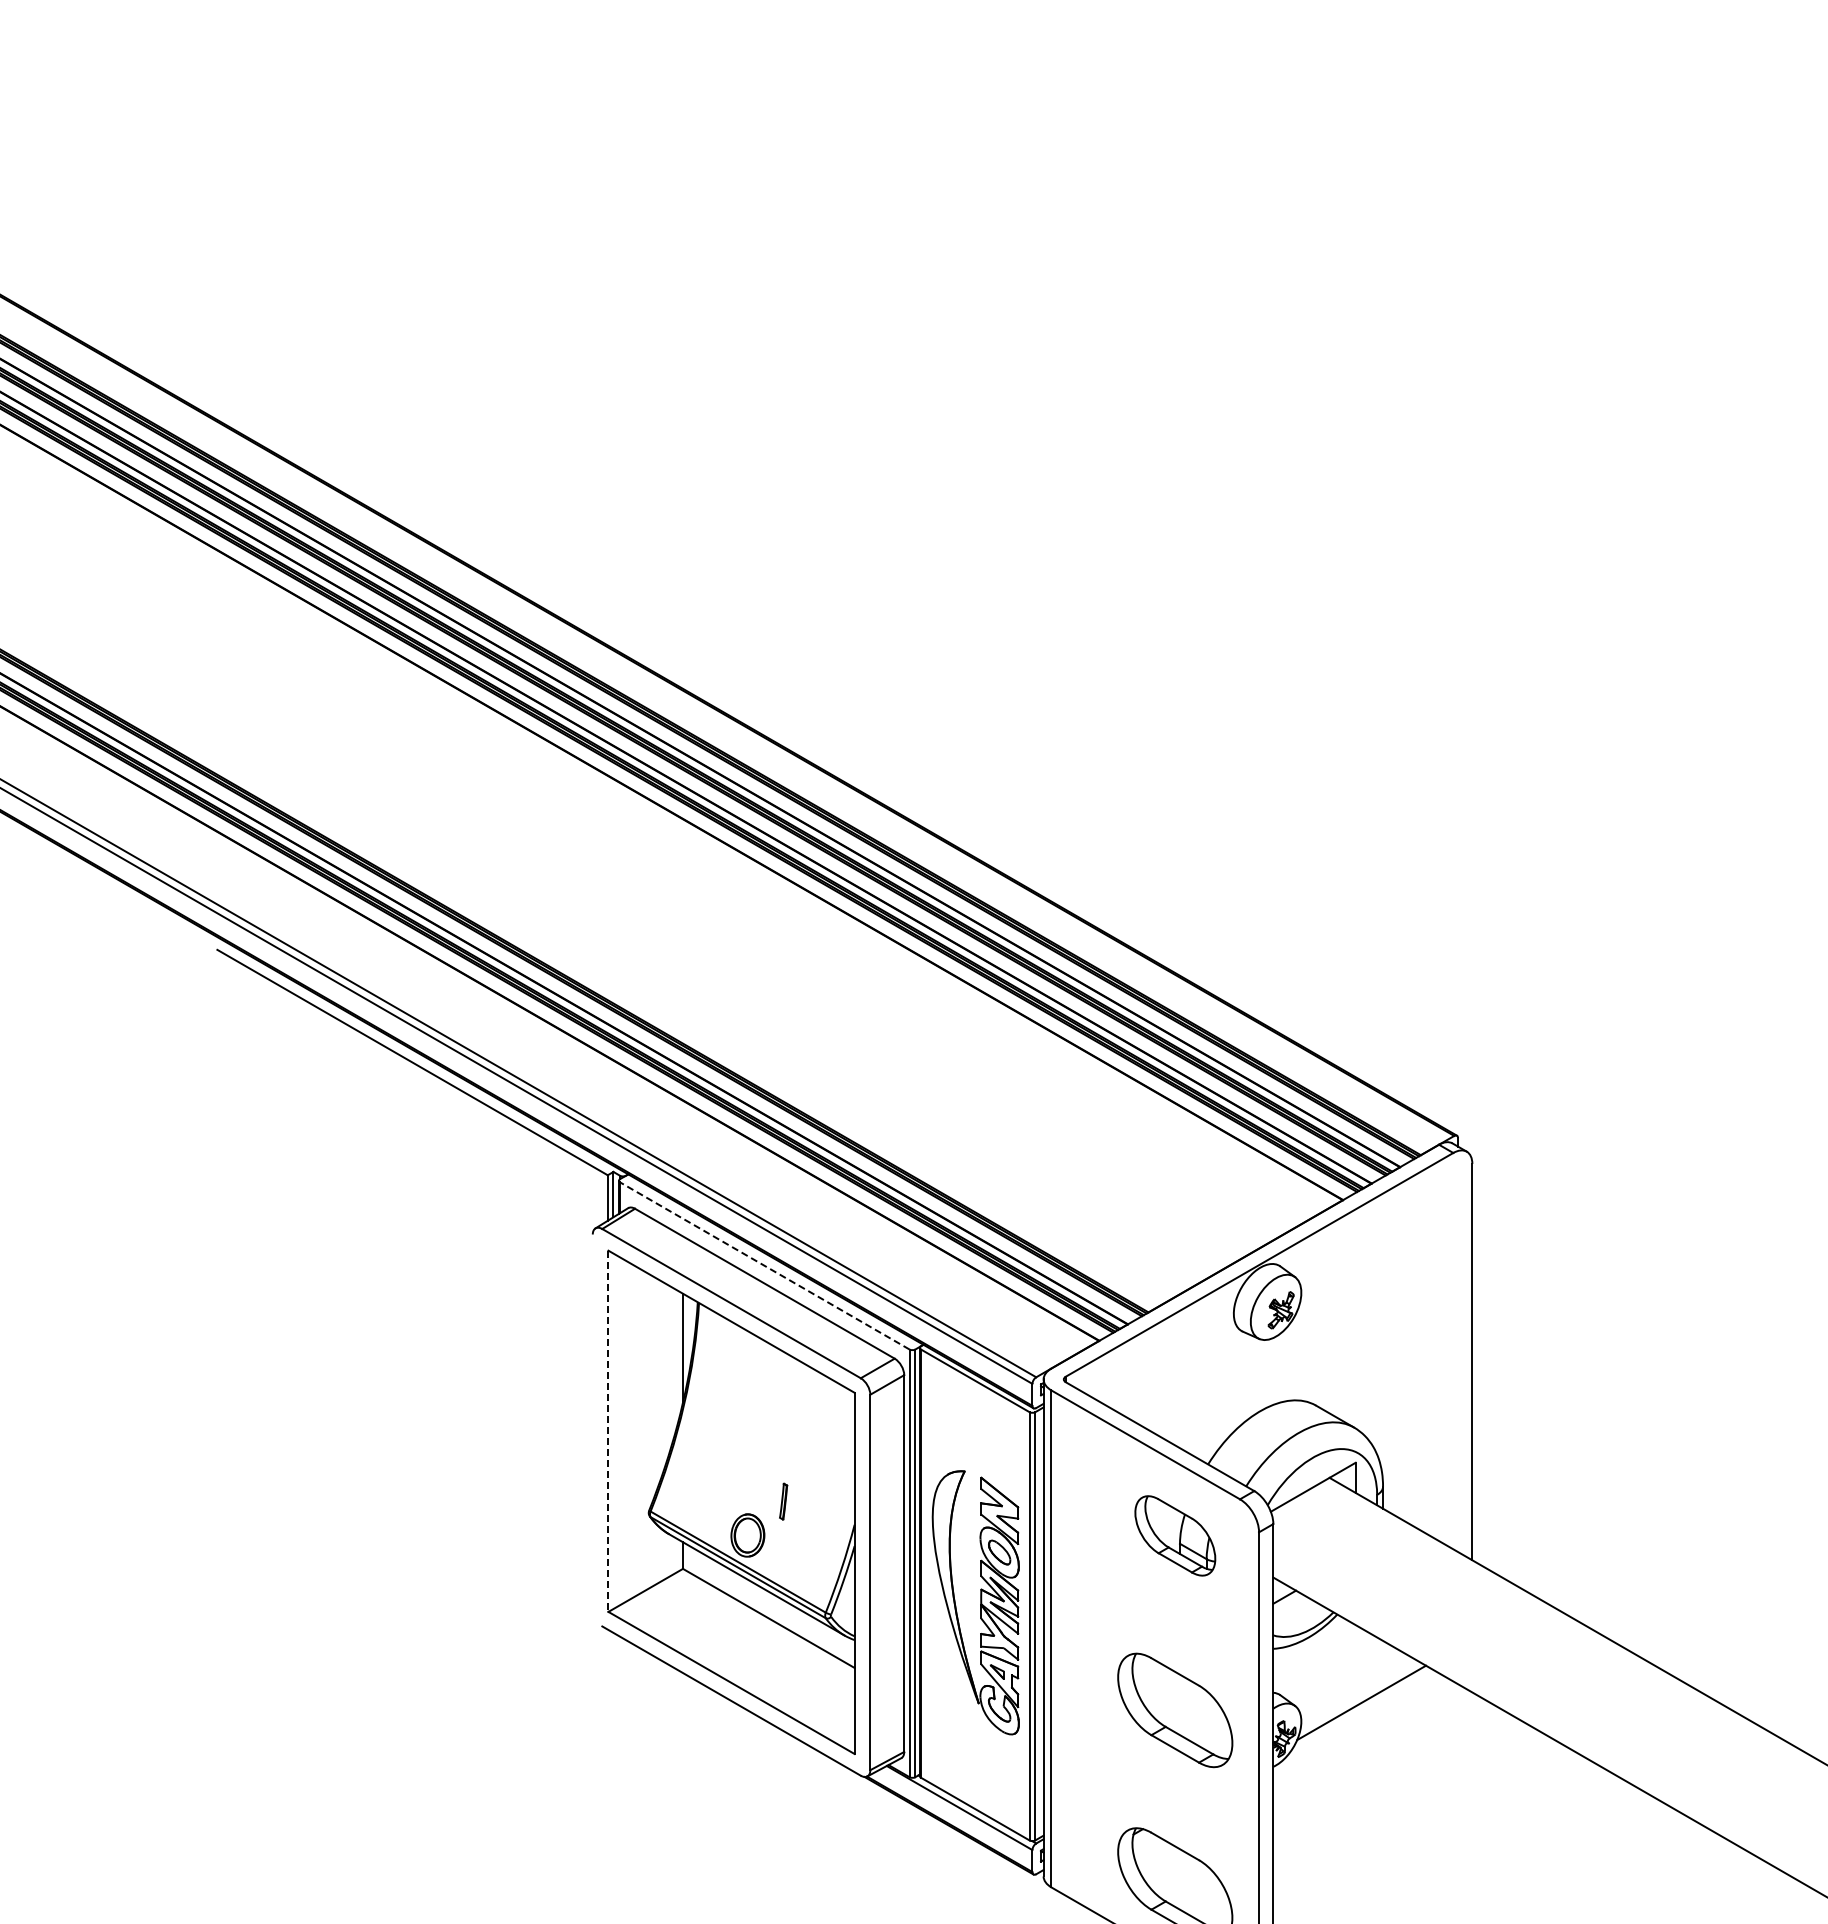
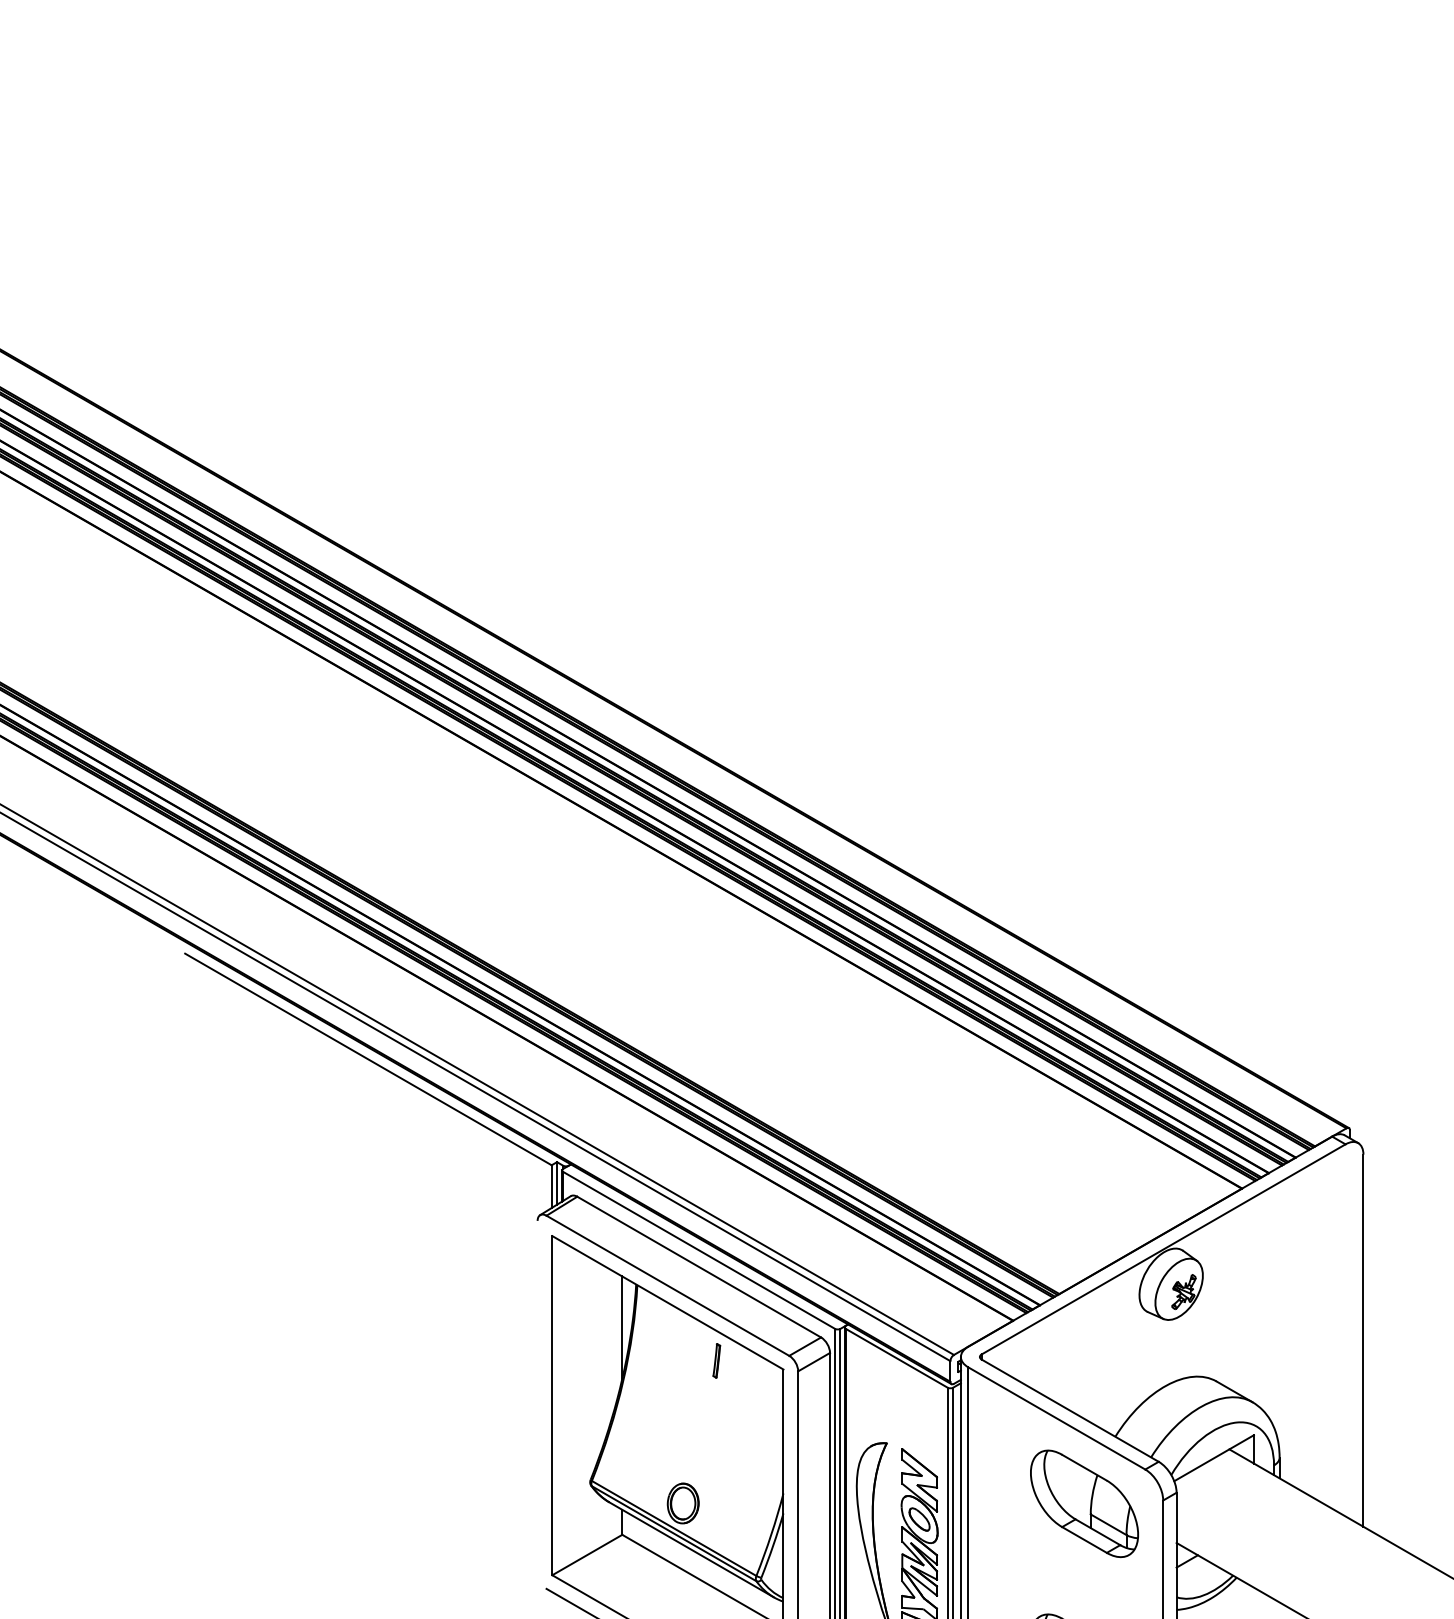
line: (764, 1265) -> (698, 1249), dashed -> solid
line: (608, 1431) -> (552, 1405), dashed -> solid
part: (783, 1501) -> (716, 1360), moved
part: (1175, 1535) -> (1084, 1503), size x1.43

